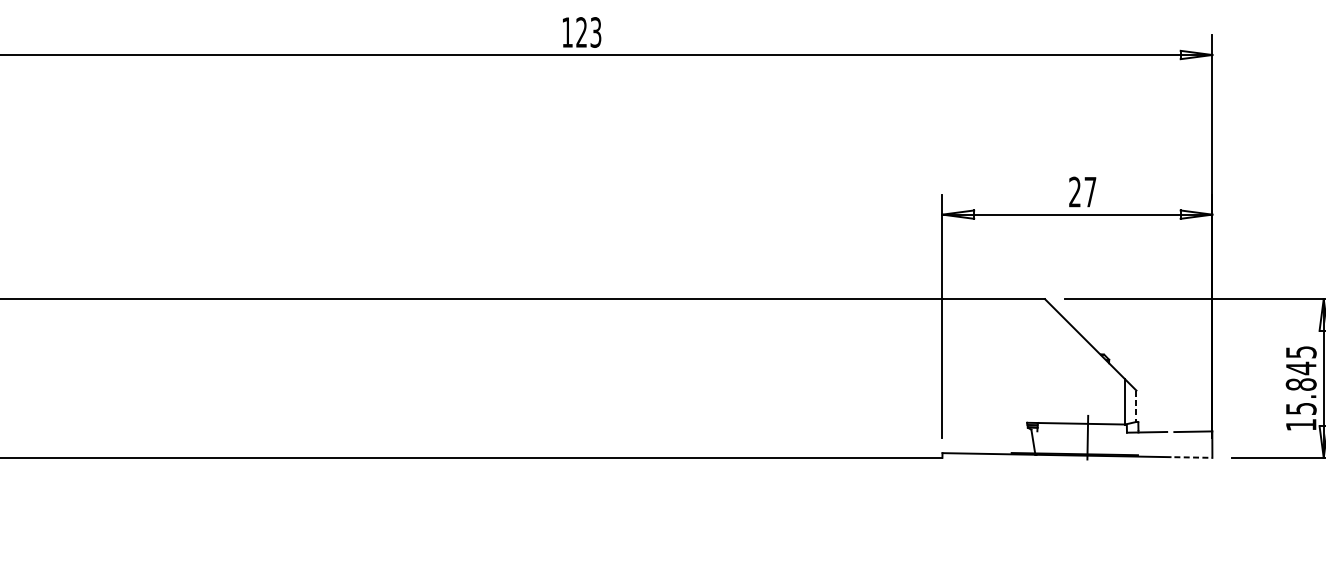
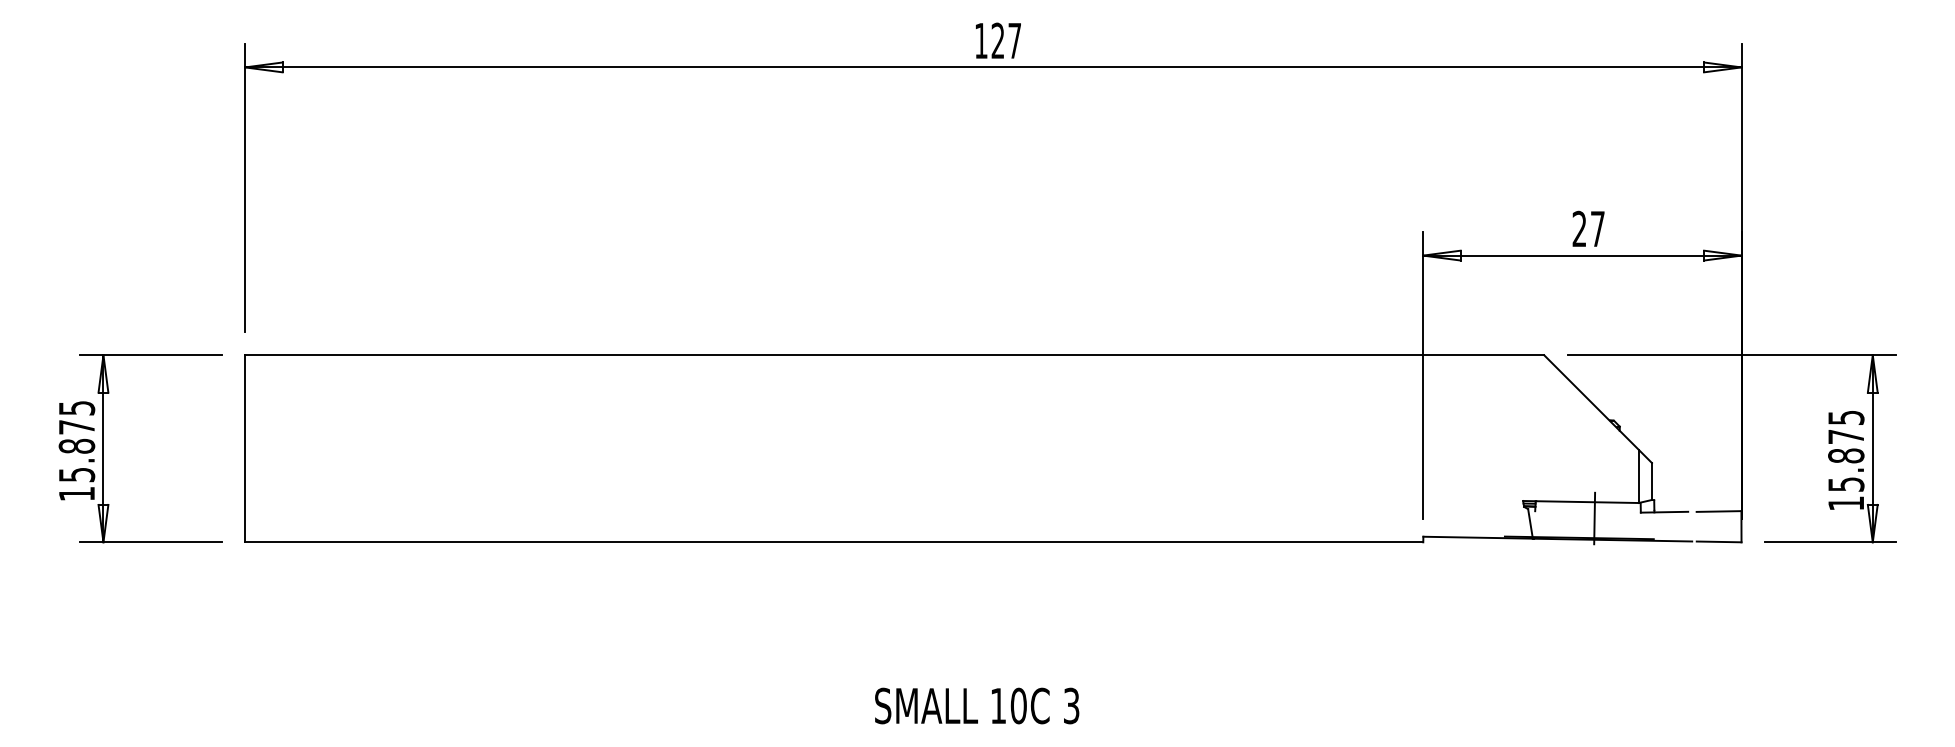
text: (595, 32) -> (1014, 40), 123 -> 127
text: (1300, 368) -> (1845, 436), 15.845 -> 15.875
line: (1136, 407) -> (1651, 482), dashed -> solid
line: (1193, 457) -> (1719, 541), dashed -> solid

